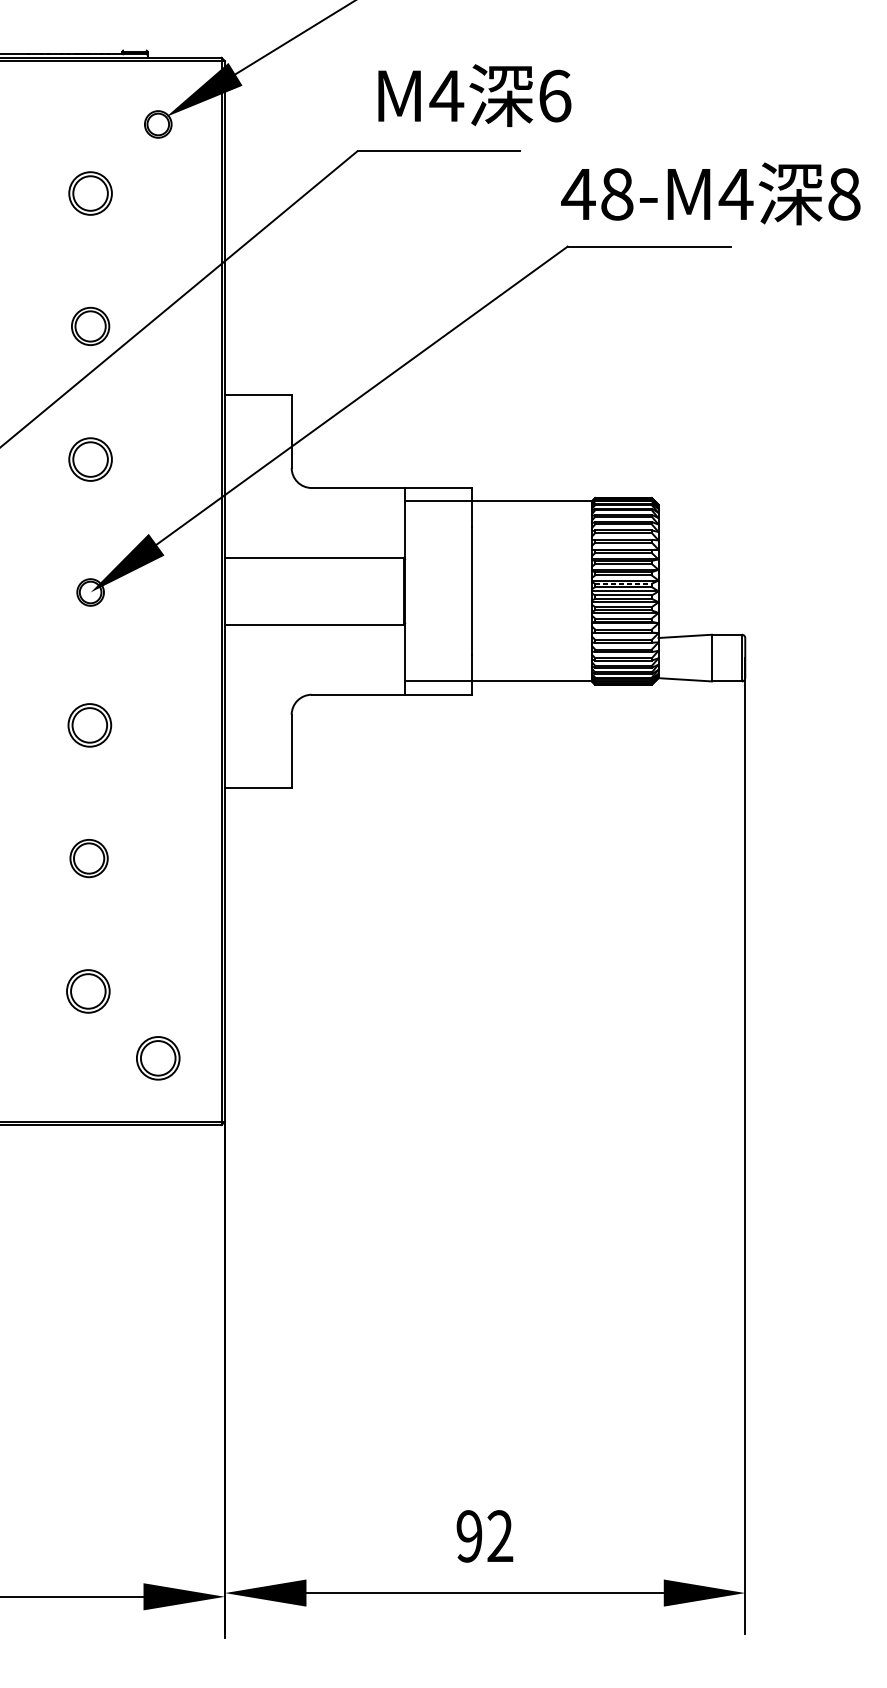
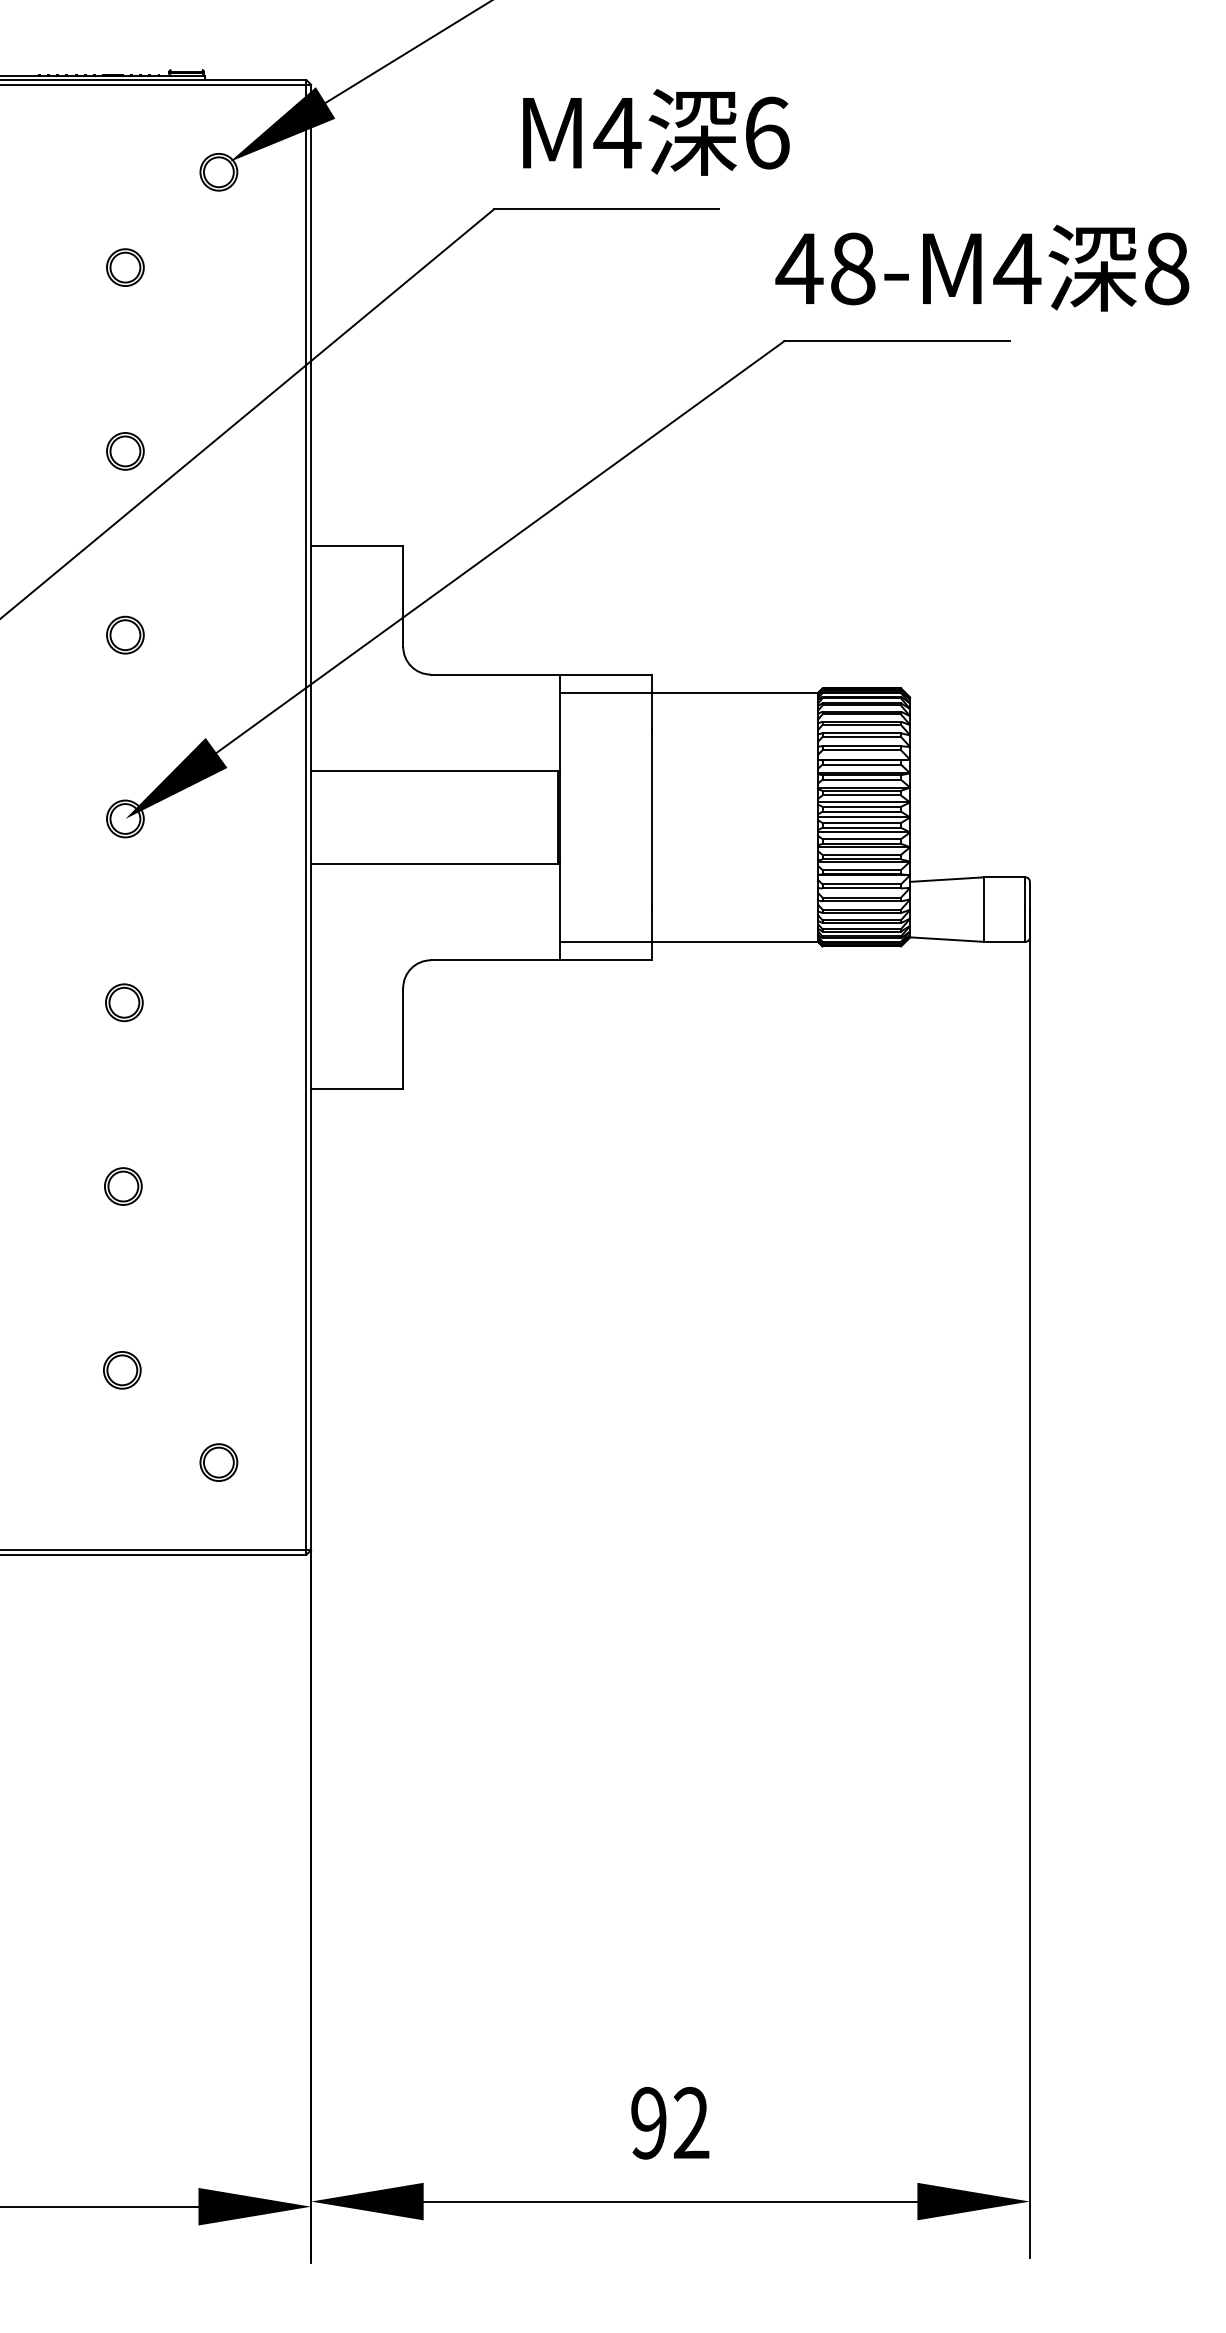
part: (90, 193) -> (125, 267), size x0.62
part: (90, 326) -> (125, 451), size x0.71
part: (90, 458) -> (125, 634), size x0.62
line: (624, 583) -> (862, 806), dashed -> solid
part: (89, 725) -> (124, 1002), size x0.62
part: (89, 858) -> (123, 1186), size x0.71
part: (88, 991) -> (122, 1370), size x0.62
part: (158, 1058) -> (218, 1462), size x0.62

